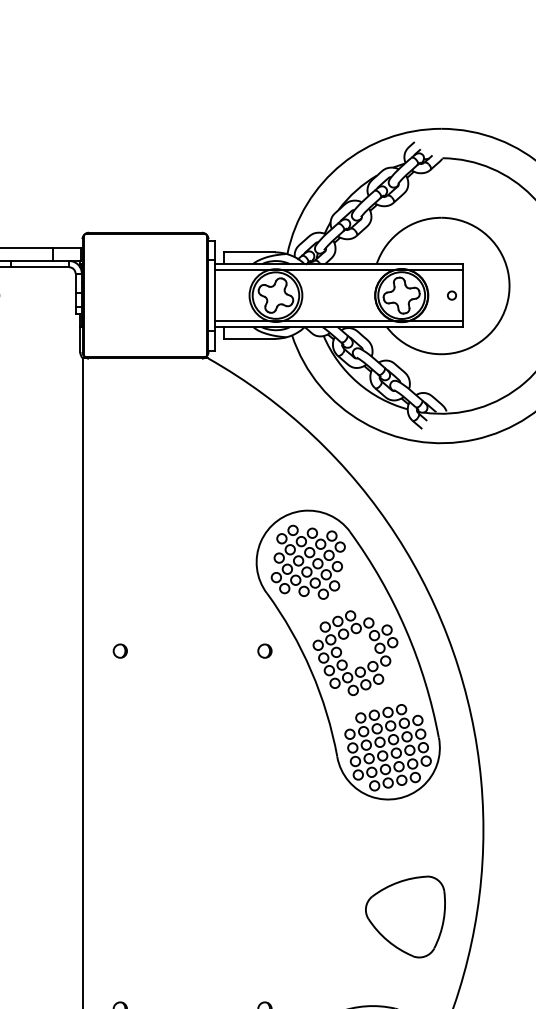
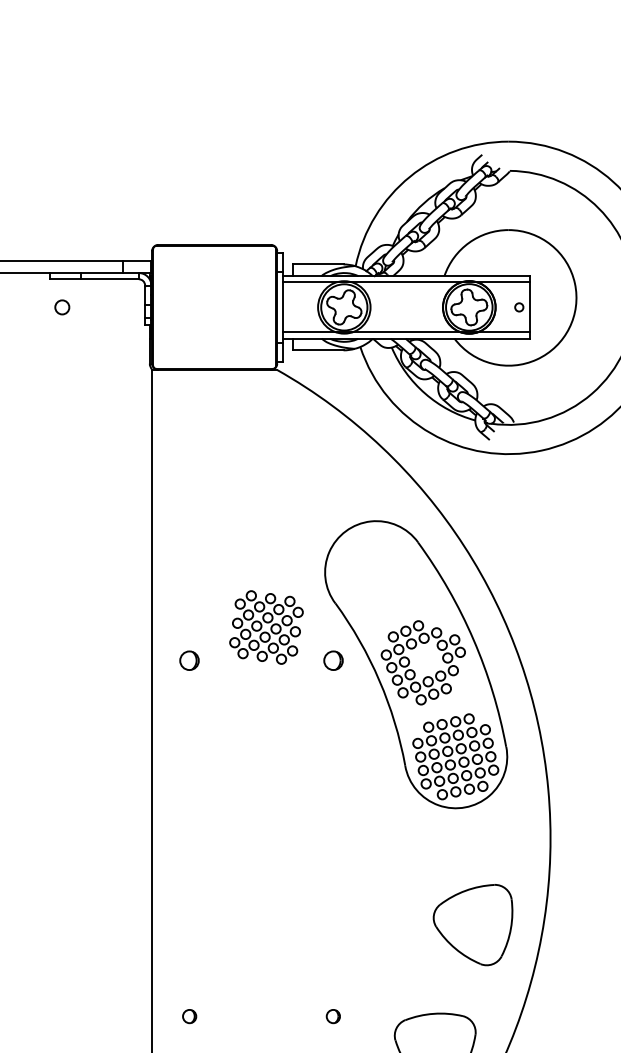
part: (308, 562) -> (266, 627), moved
circle: (120, 650) -> (189, 660), size x1.4
circle: (264, 650) -> (332, 660), size x1.4

